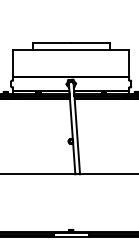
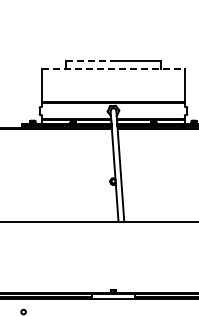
line: (51, 42) -> (89, 60), solid -> dashed
line: (71, 50) -> (113, 69), solid -> dashed

